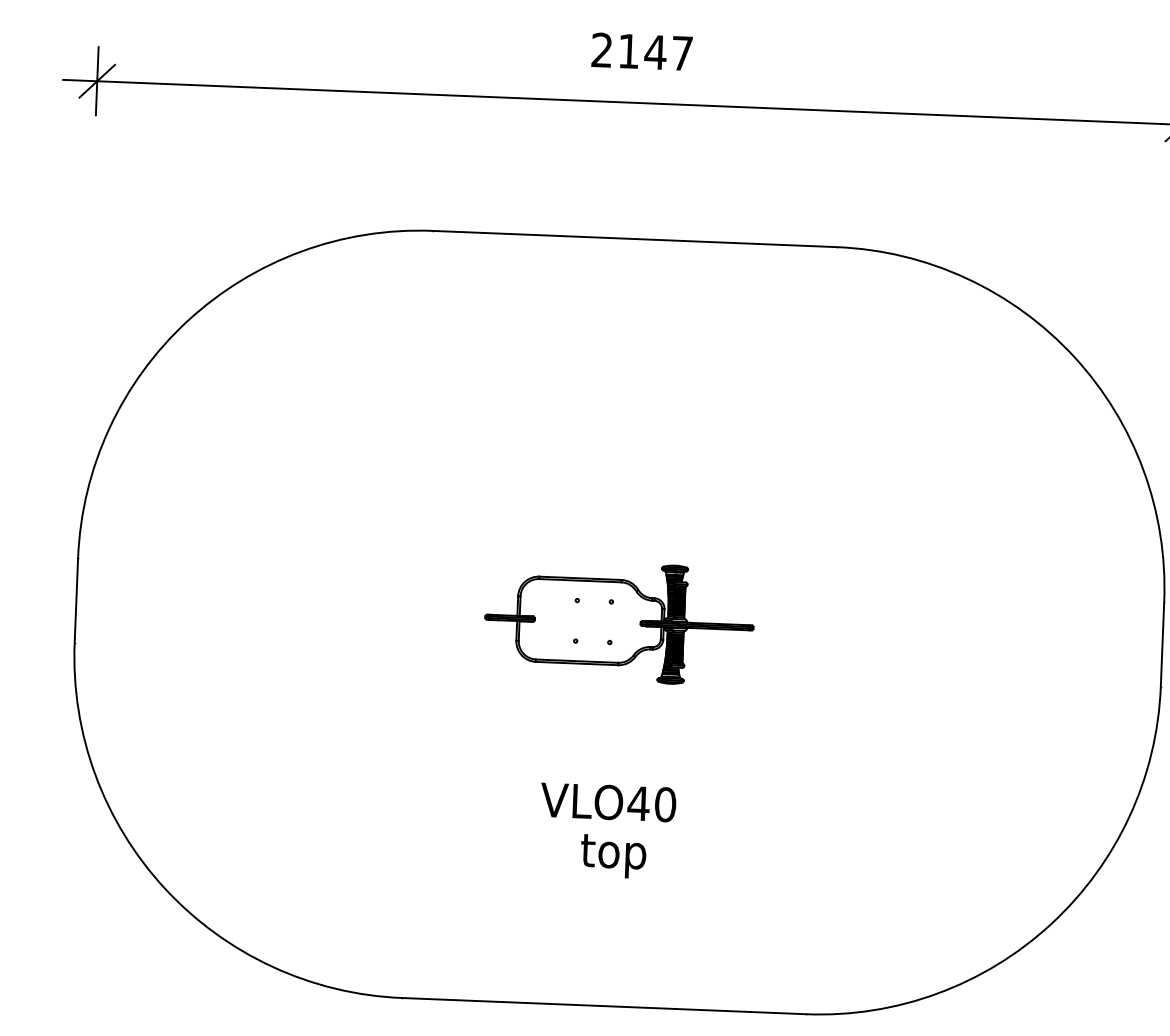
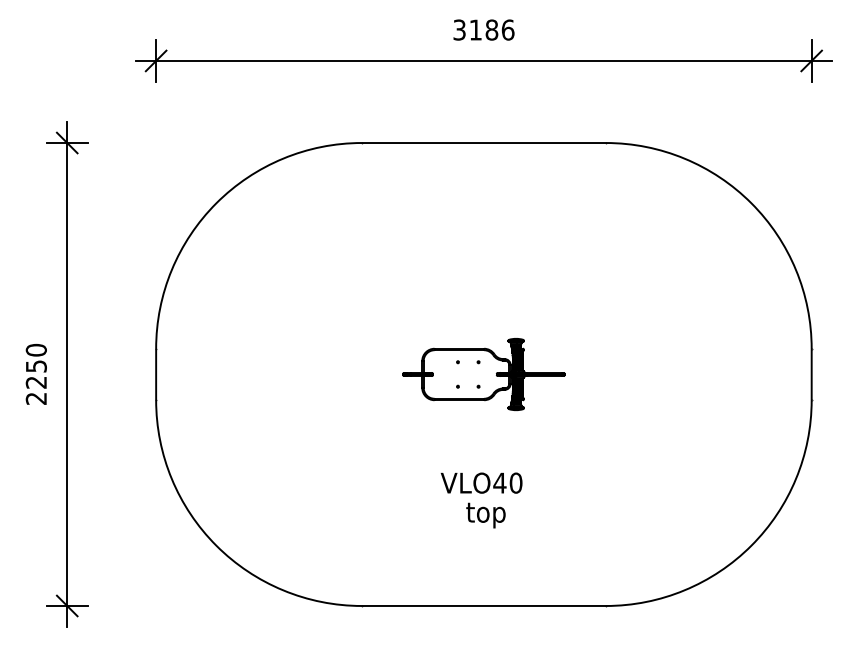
text: (641, 50) -> (483, 29), 2147 -> 3186

